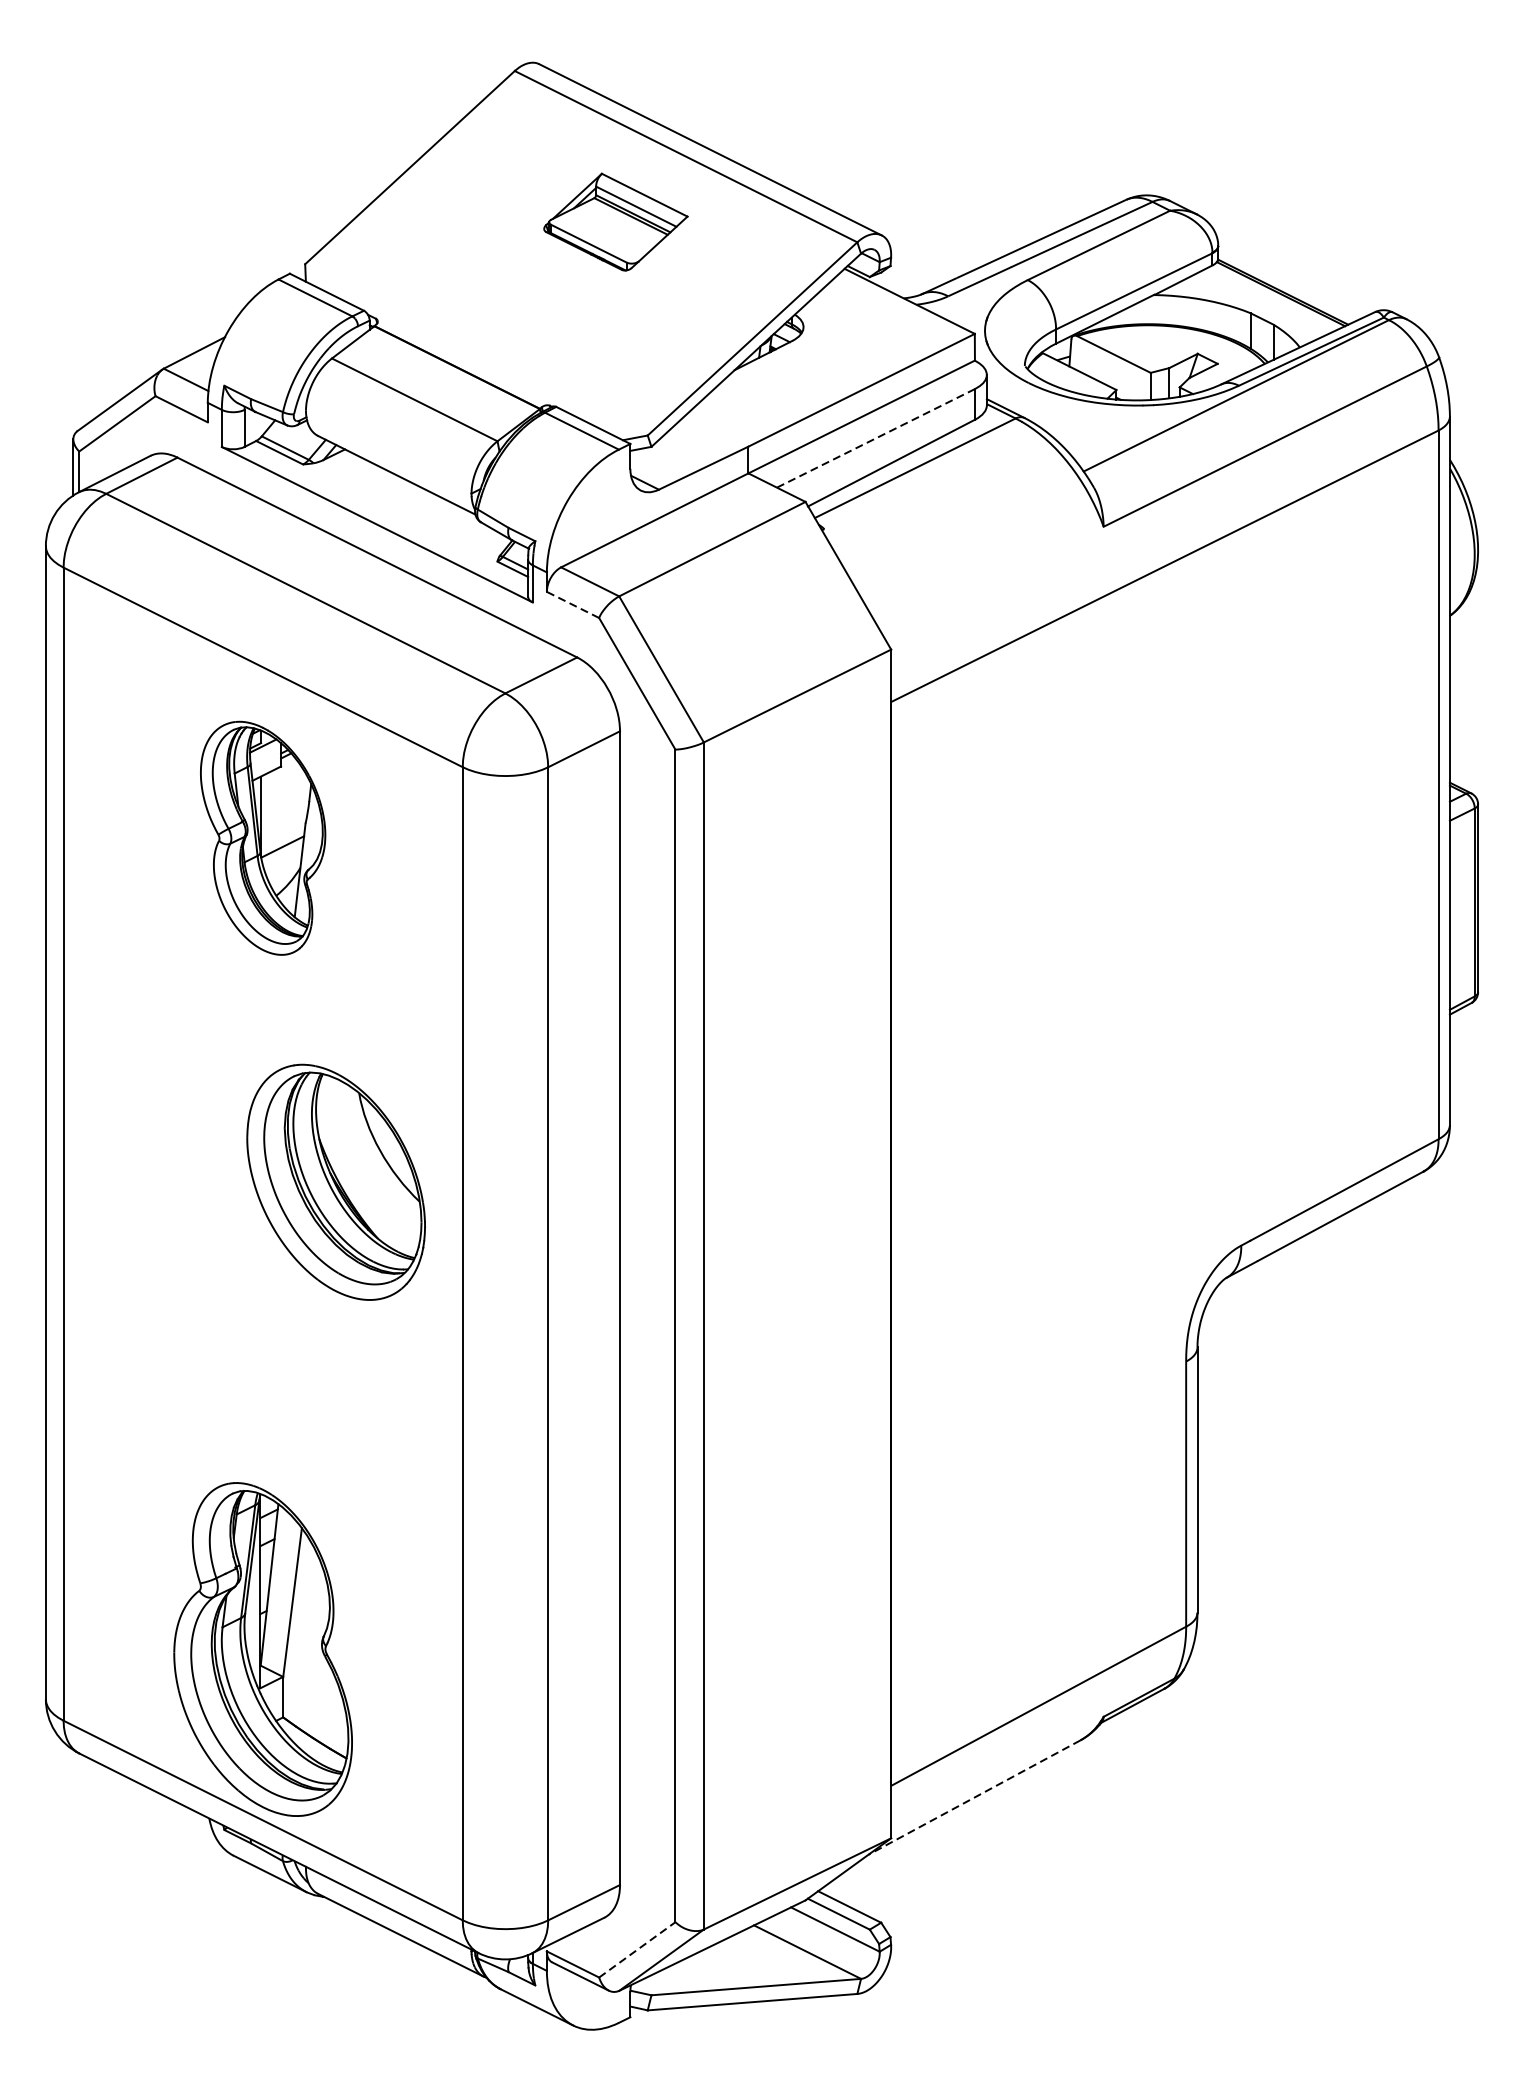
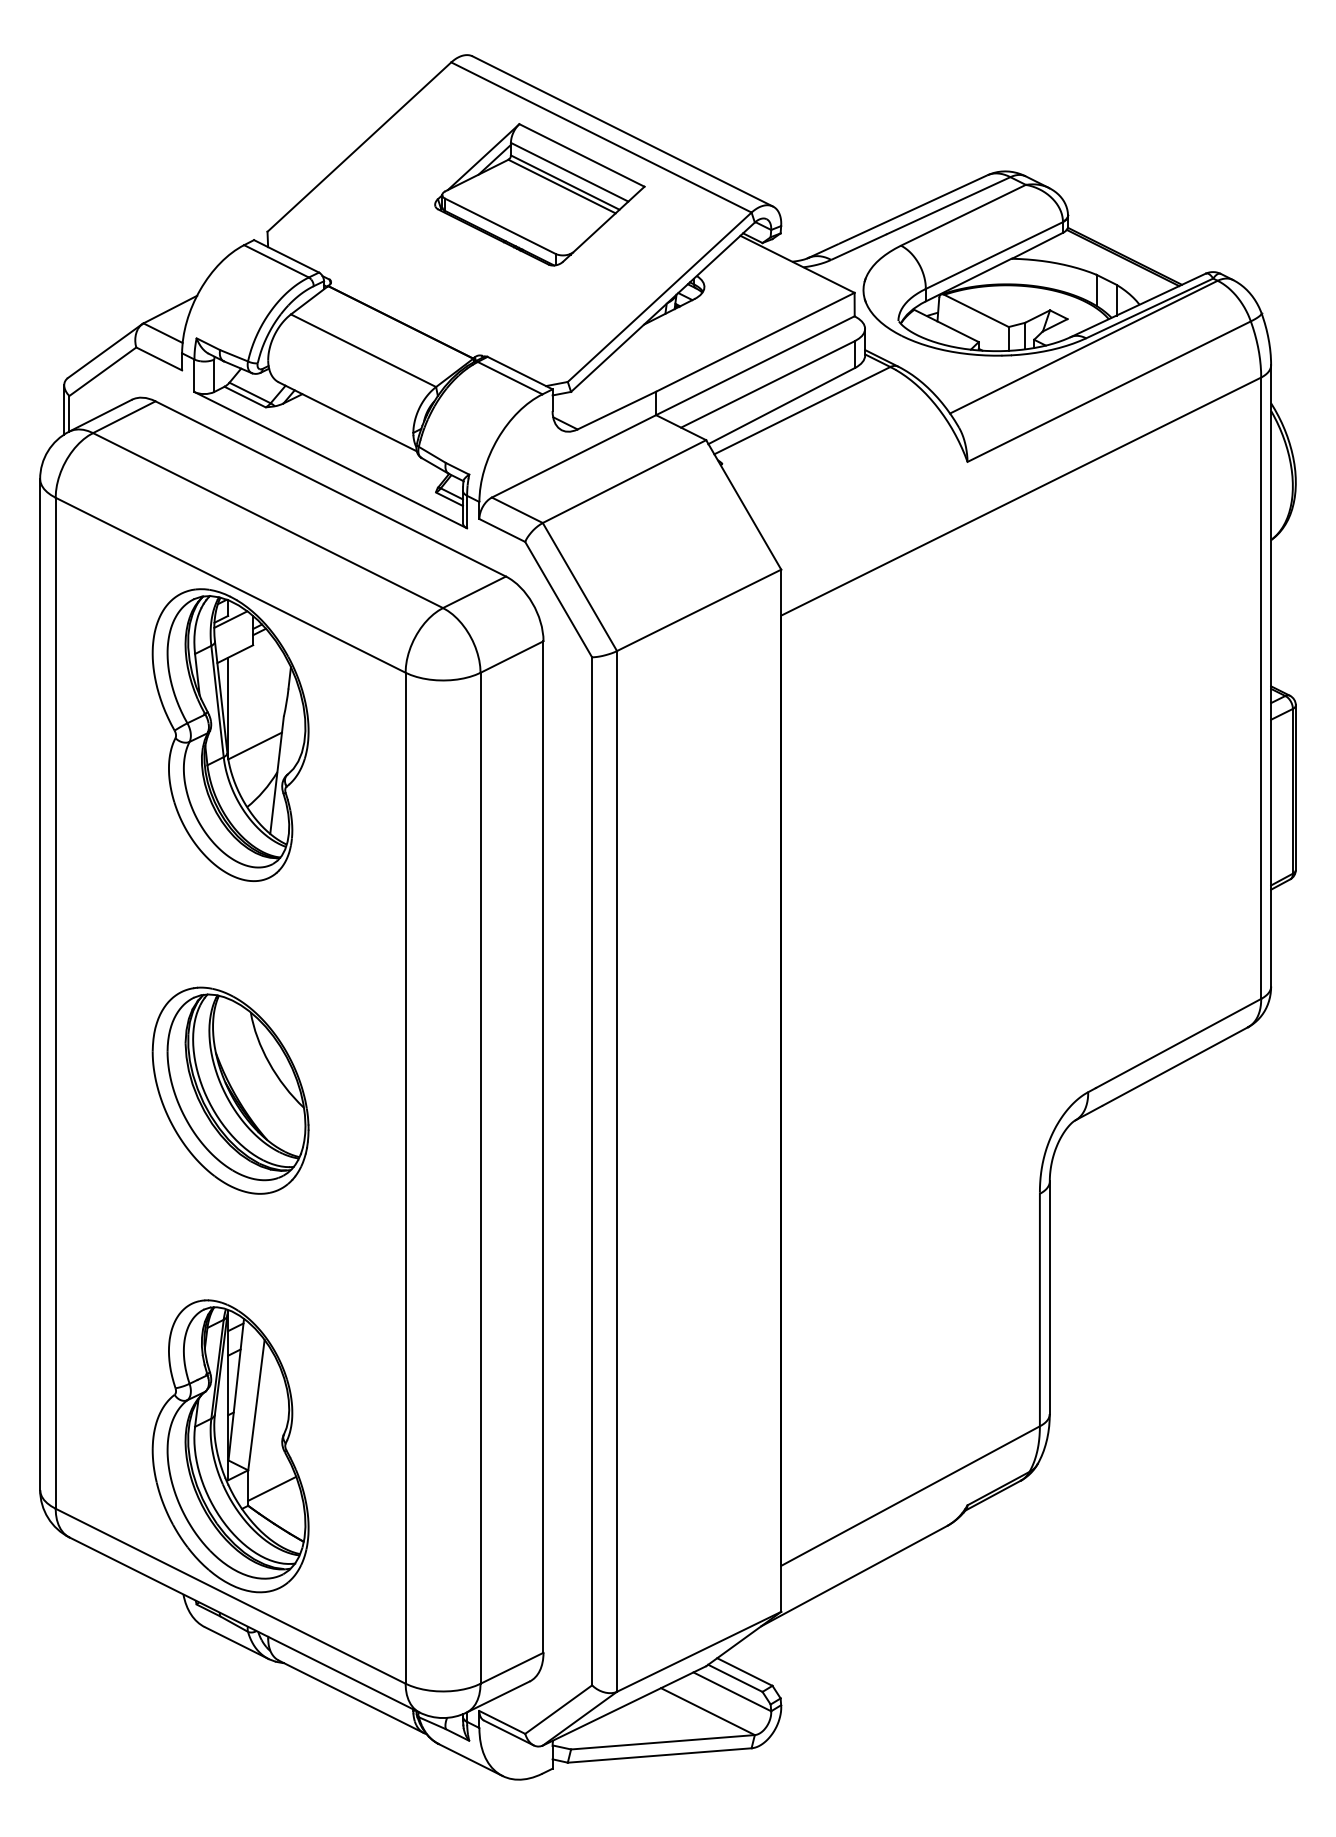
part: (615, 221) -> (539, 194), size x1.67
line: (876, 438) -> (768, 384), dashed -> solid
line: (573, 604) -> (502, 530), dashed -> solid
part: (262, 837) -> (230, 734), size x1.43
part: (335, 1182) -> (230, 1090), moved
line: (310, 1697) -> (272, 1488), added
line: (974, 1798) -> (854, 1576), dashed -> solid
line: (638, 1949) -> (559, 1709), dashed -> solid

